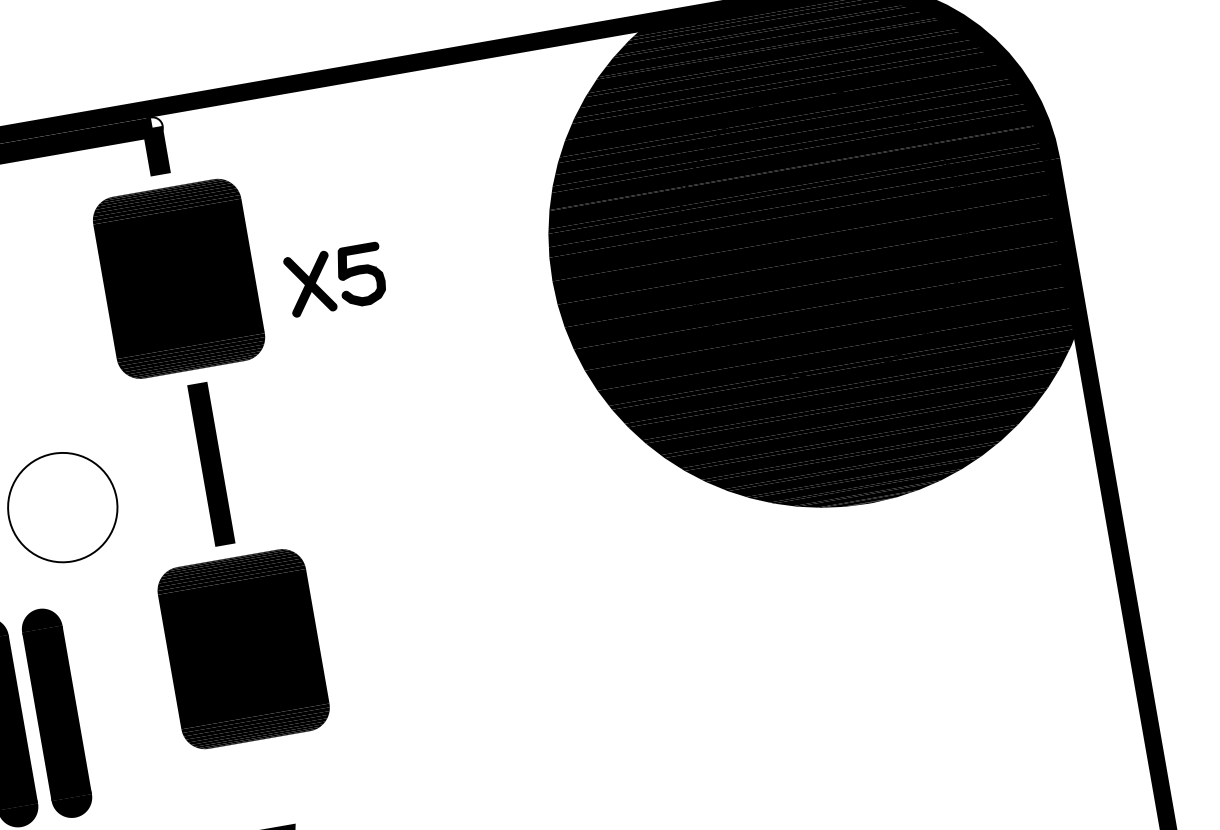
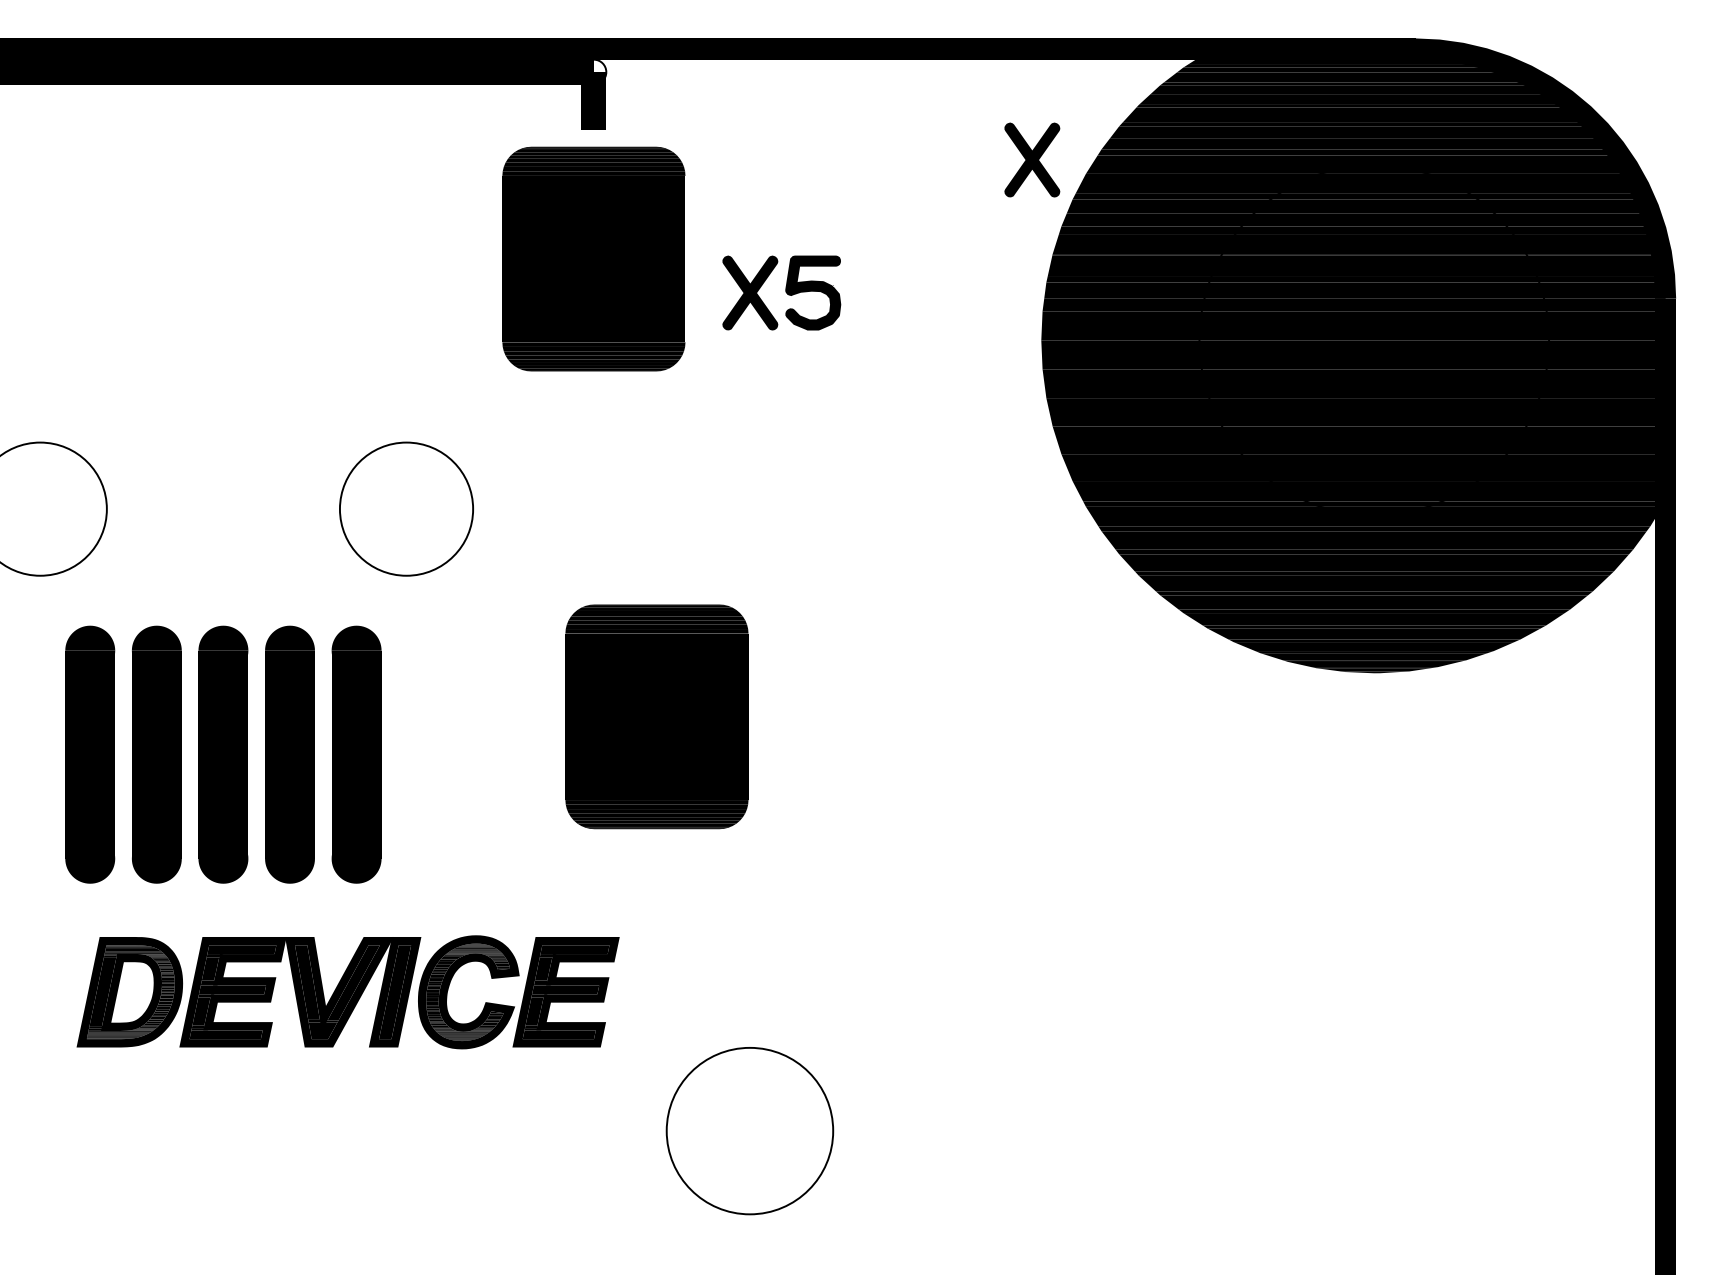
part: (519, 136) -> (1032, 159), added
line: (210, 463) -> (593, 487), removed
part: (243, 648) -> (656, 716), moved

